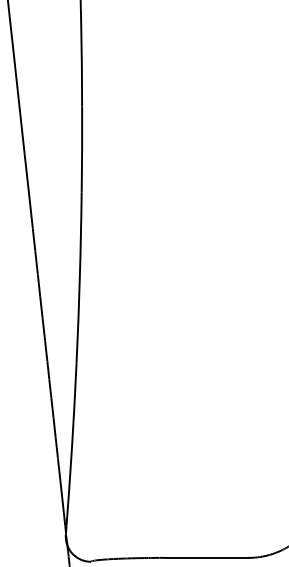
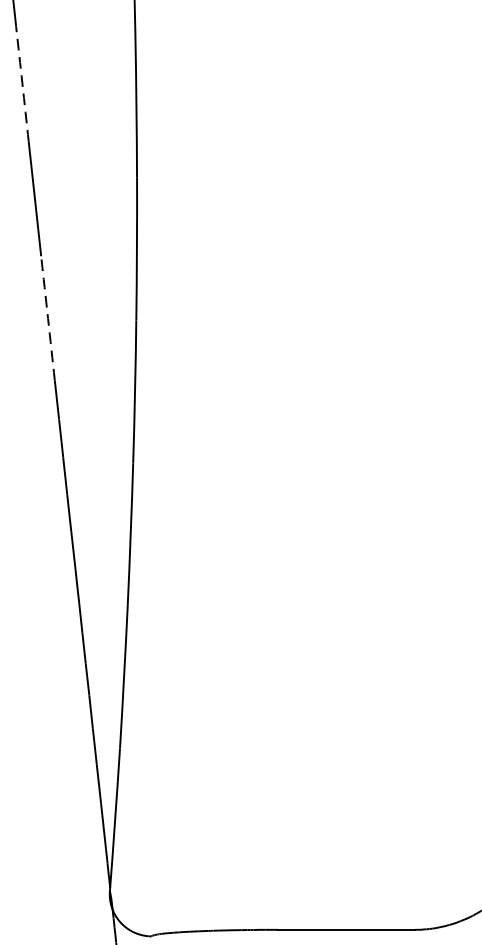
arc: (13, 50) -> (22, 84), solid -> dashed
arc: (28, 191) -> (47, 319), solid -> dashed

